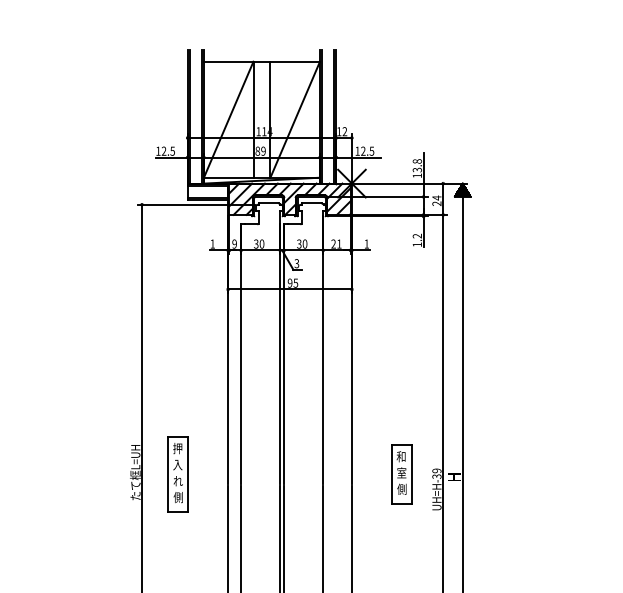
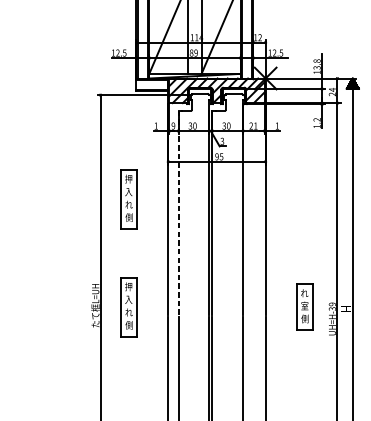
part: (177, 337) -> (128, 199), added
line: (241, 354) -> (178, 212), solid -> dashed
text: (401, 456) -> (304, 293), 和 -> れ

